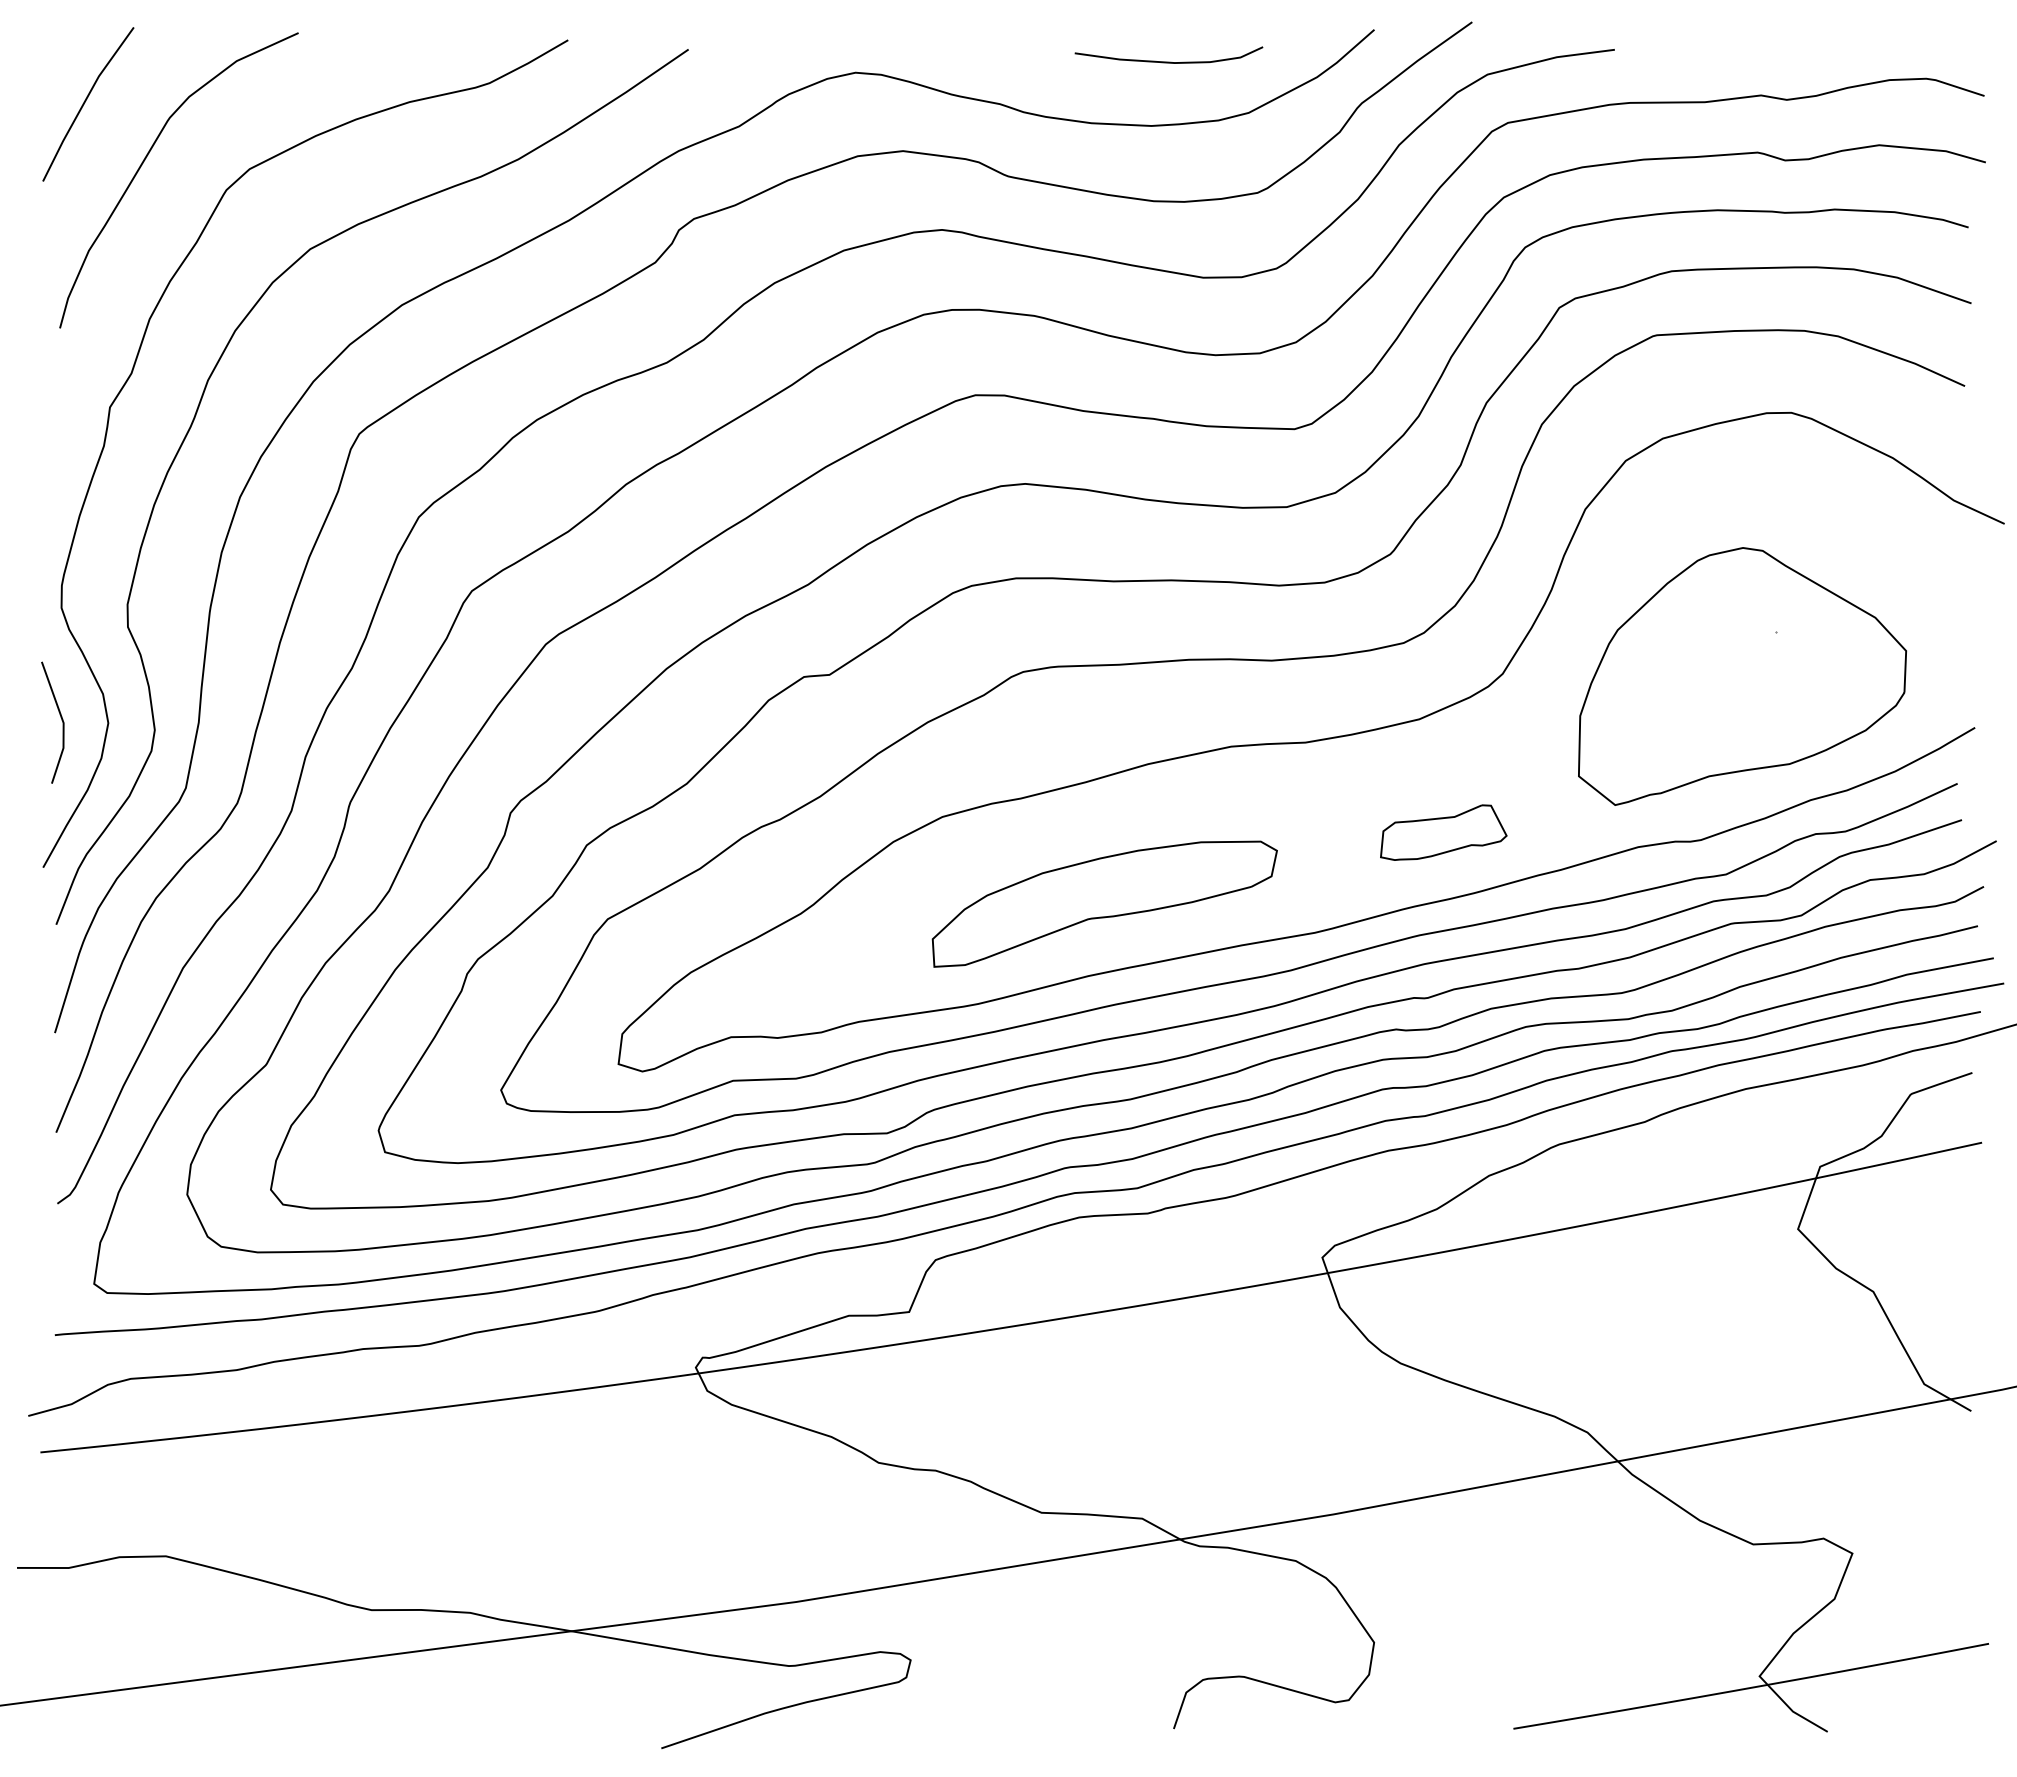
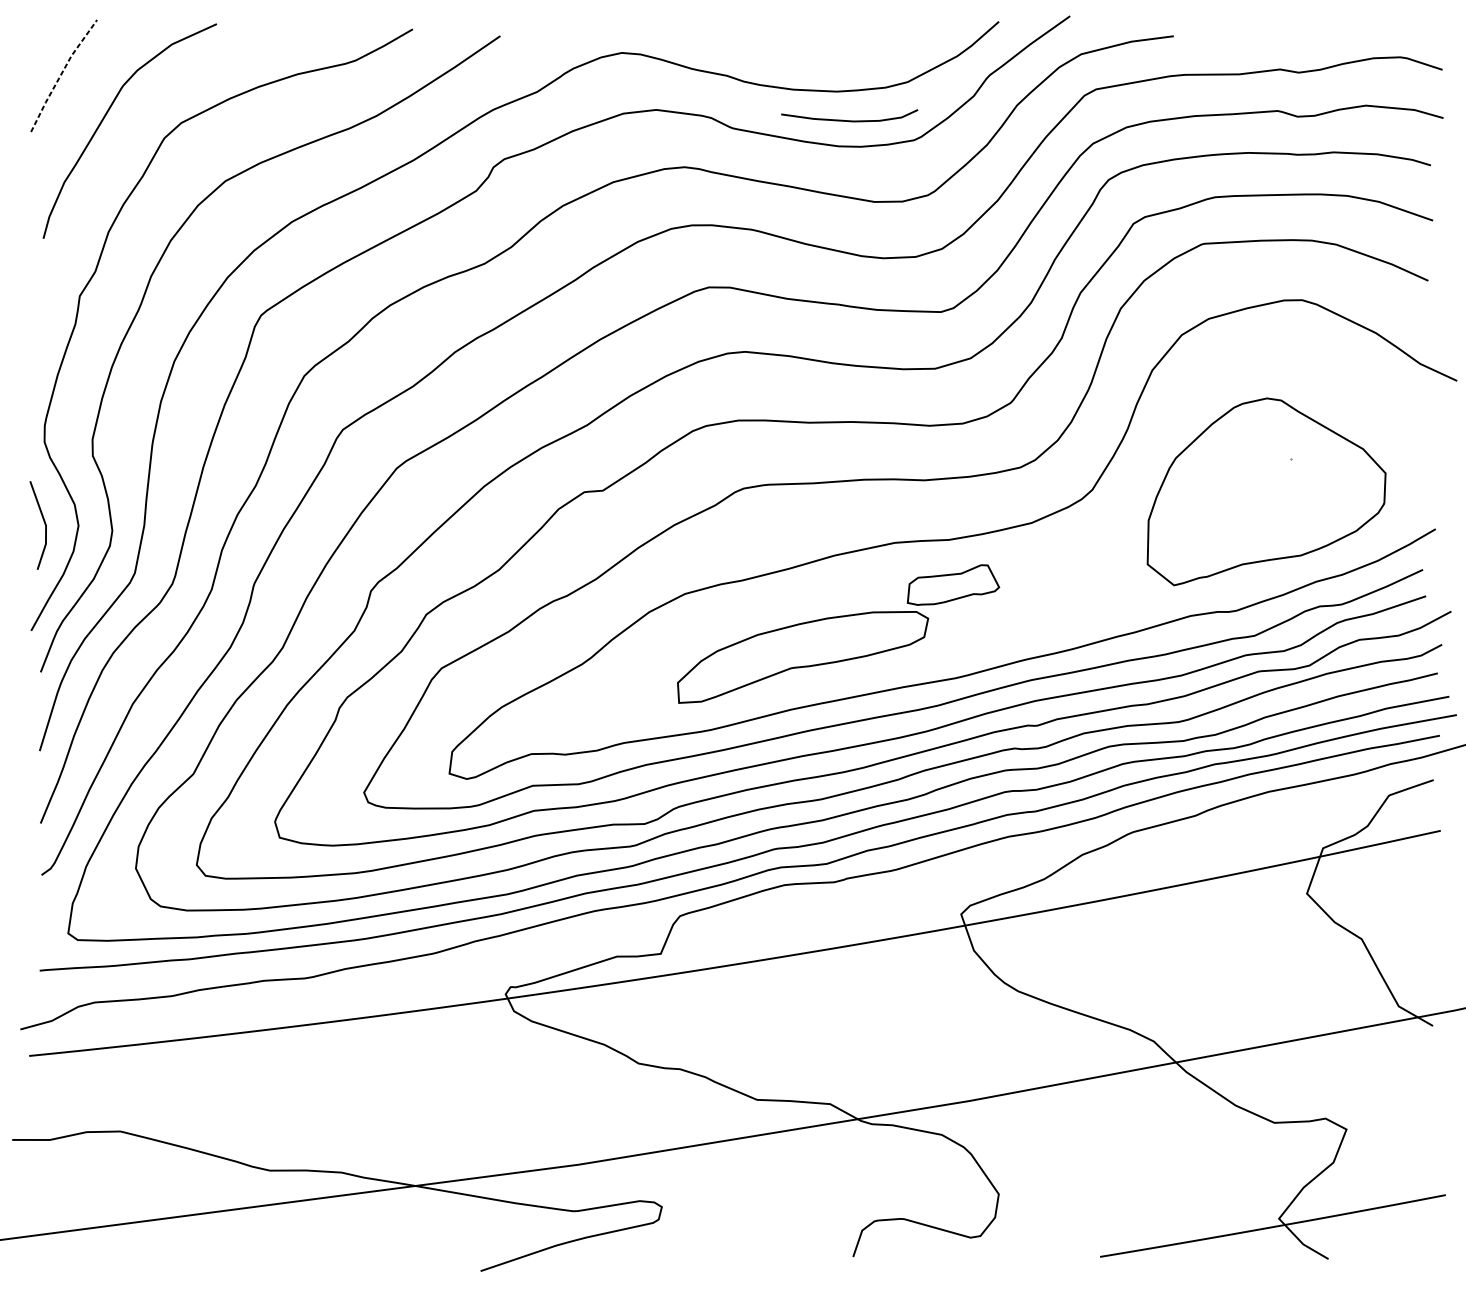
curve: (1168, 61) -> (849, 120), moved
line: (84, 102) -> (61, 74), solid -> dashed
part: (1443, 832) -> (953, 584), moved

